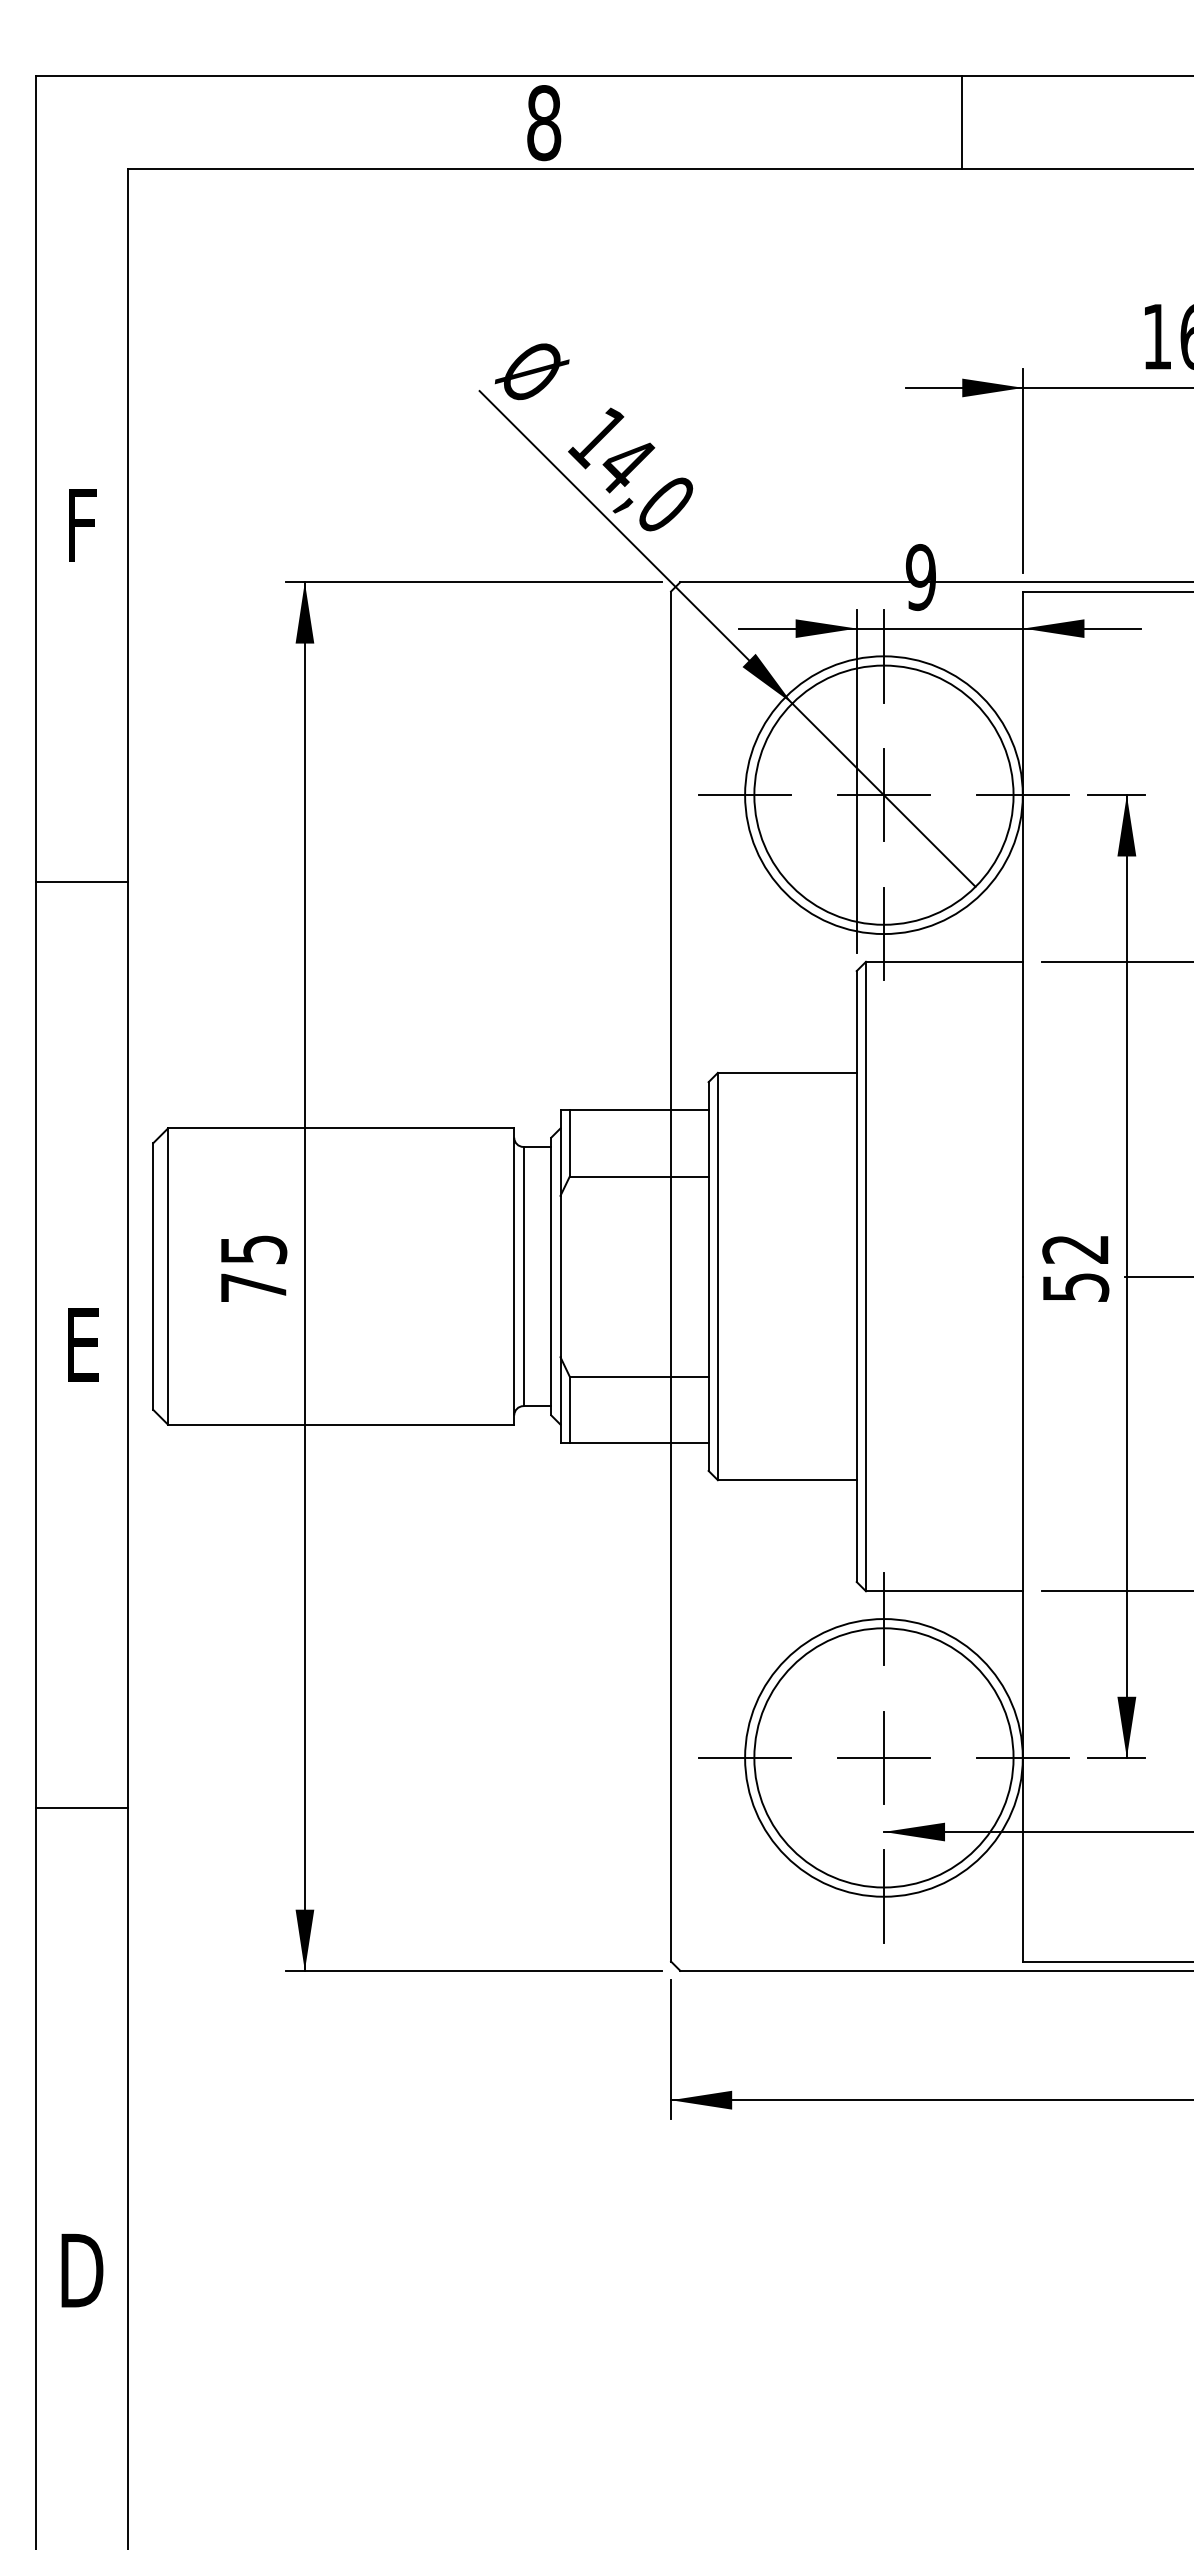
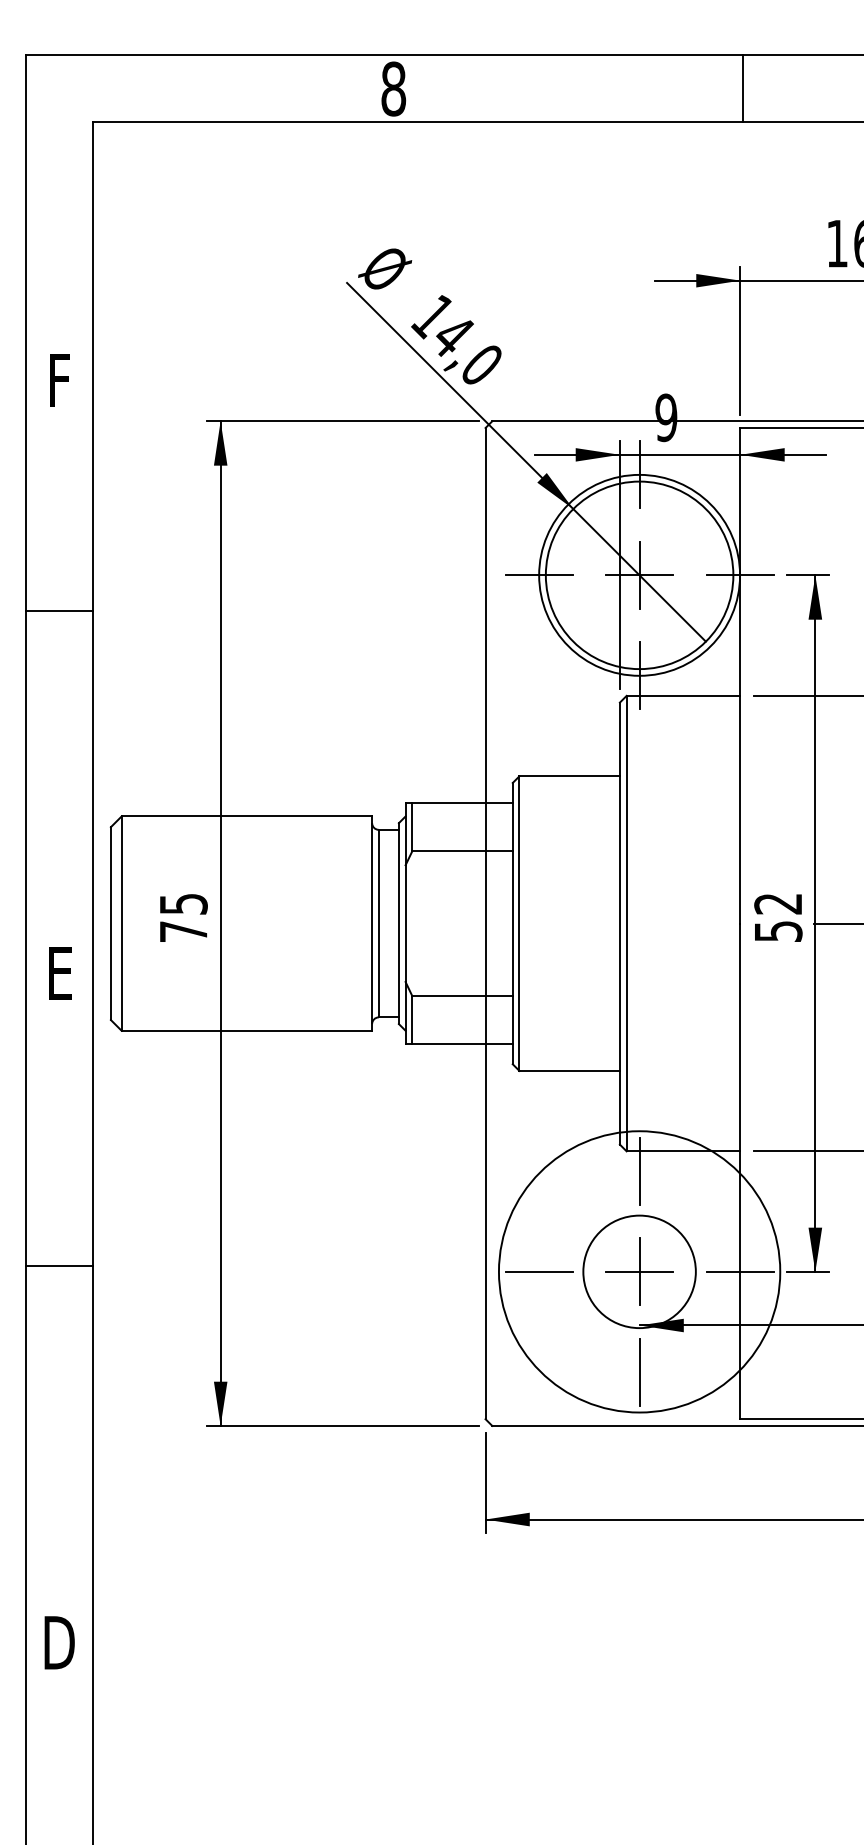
line: (961, 122) -> (743, 88), moved
line: (81, 881) -> (59, 611), moved
circle: (883, 1757) -> (639, 1271), size x0.6
circle: (883, 1757) -> (639, 1271), size x1.4
line: (81, 1807) -> (59, 1265), moved

